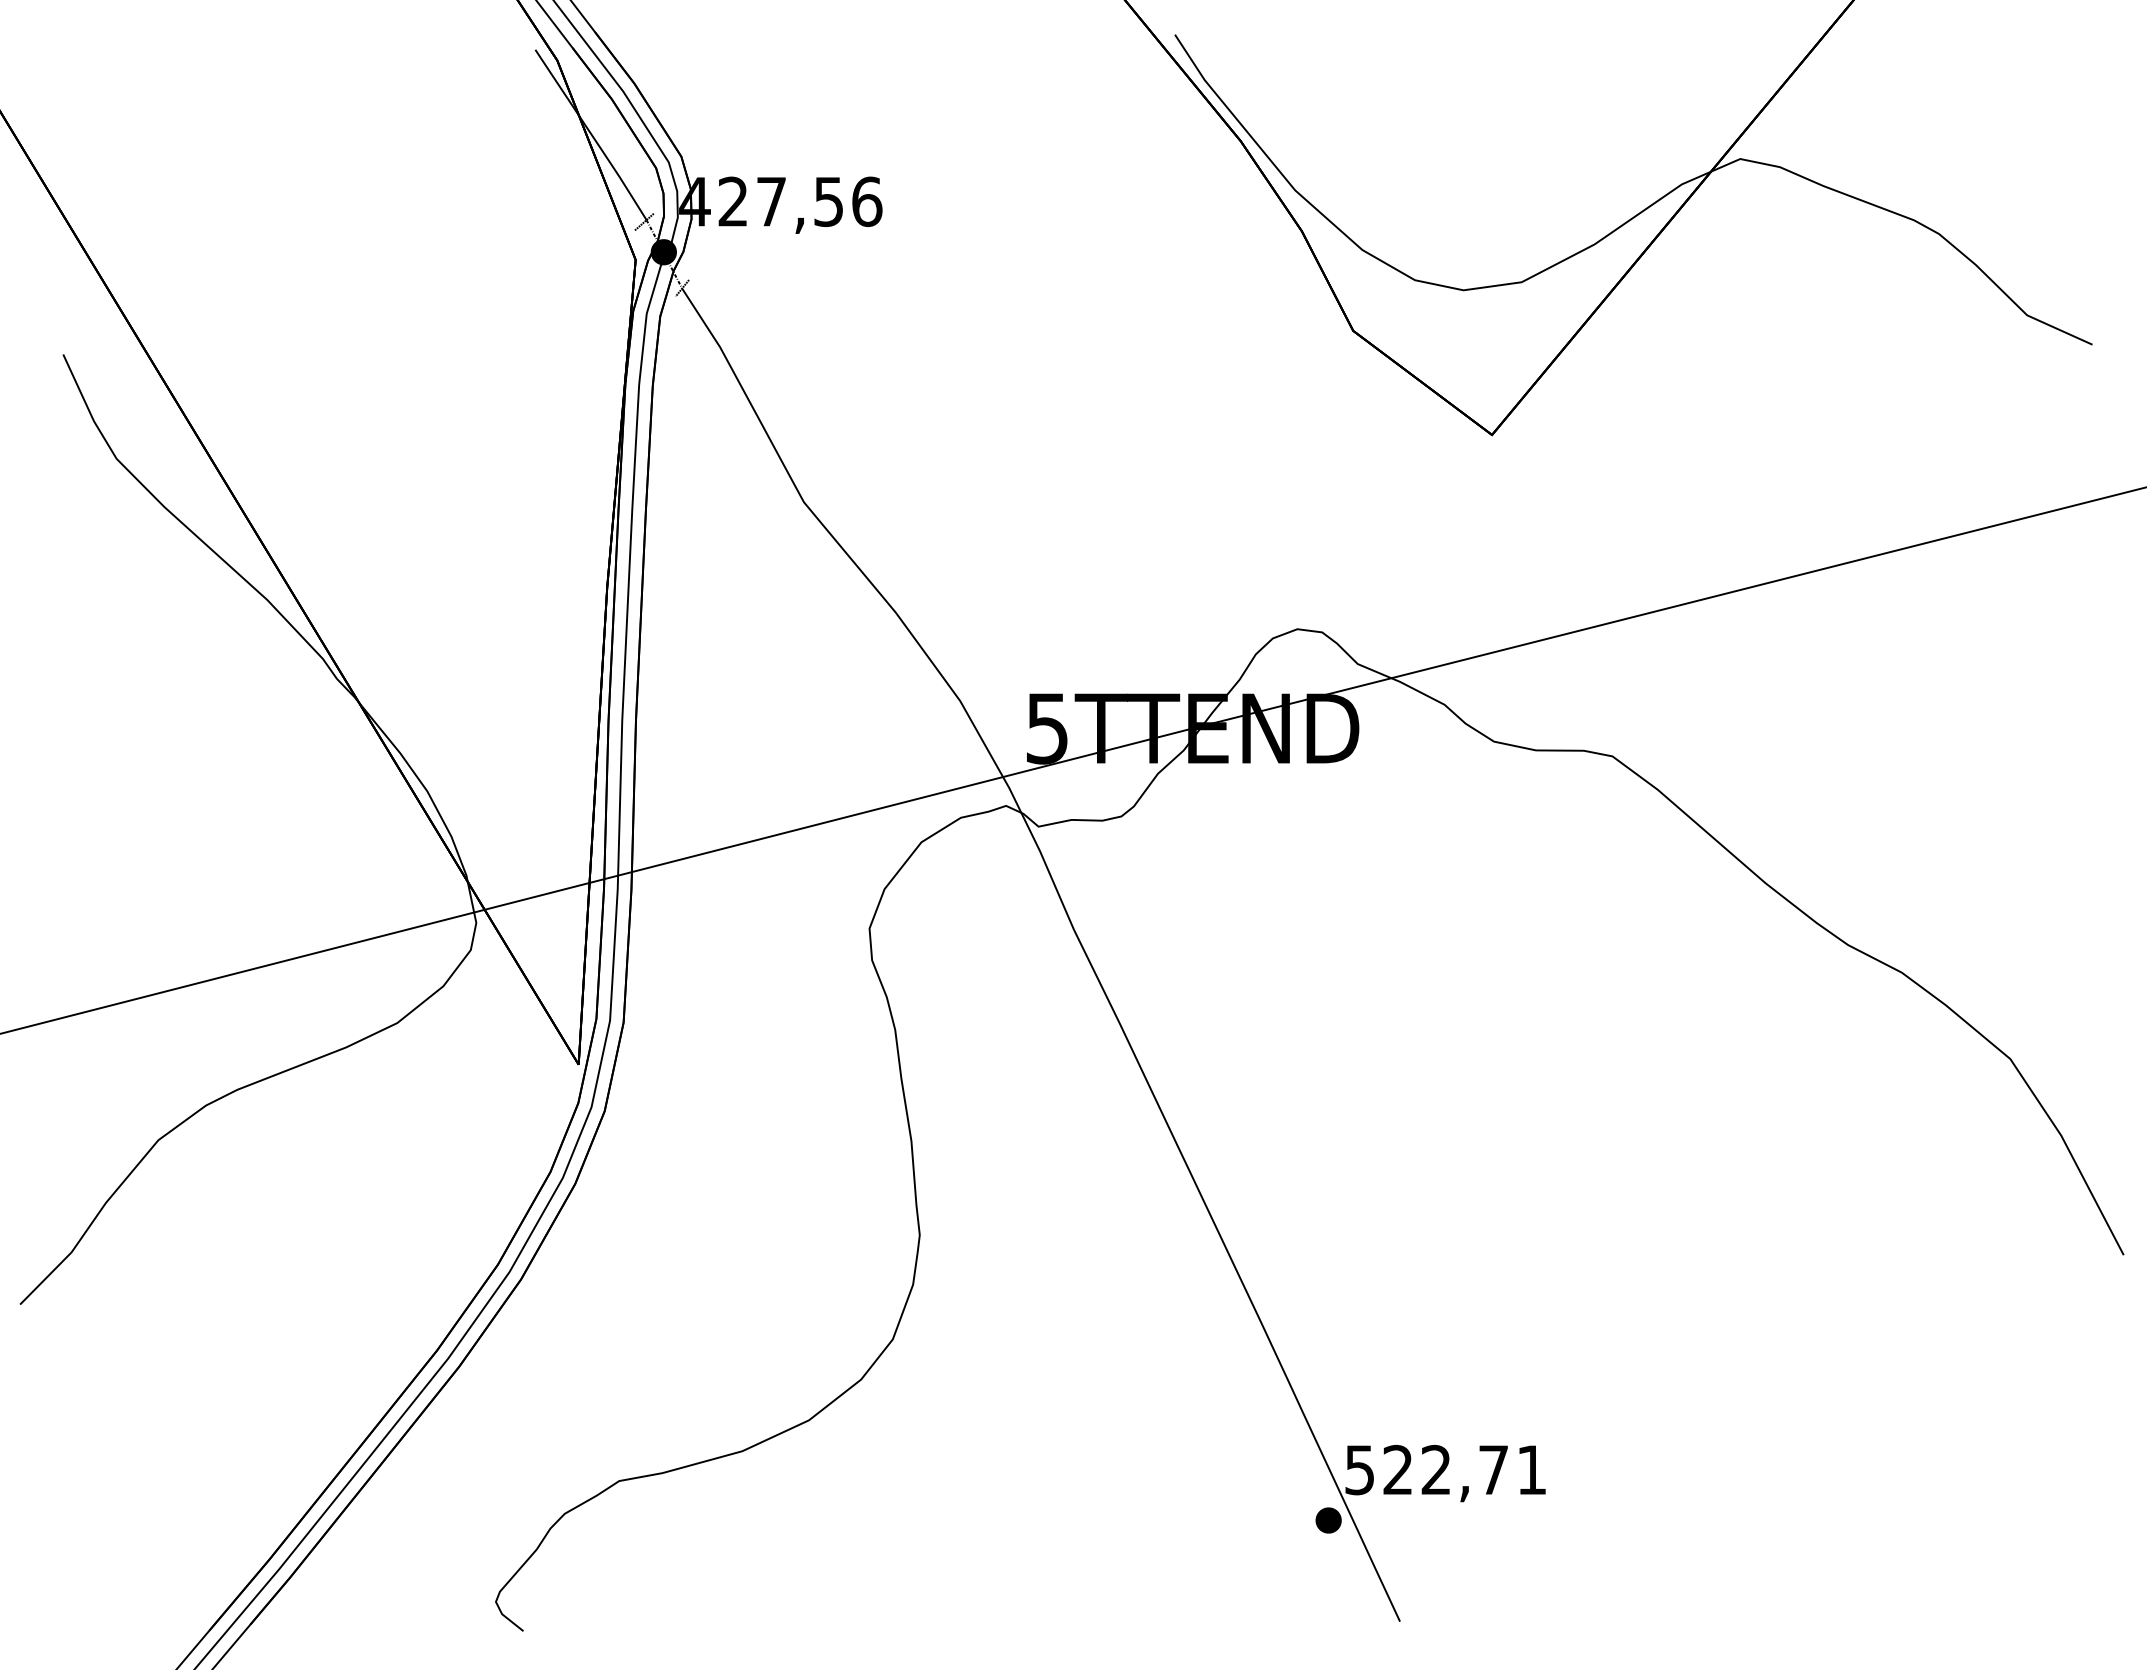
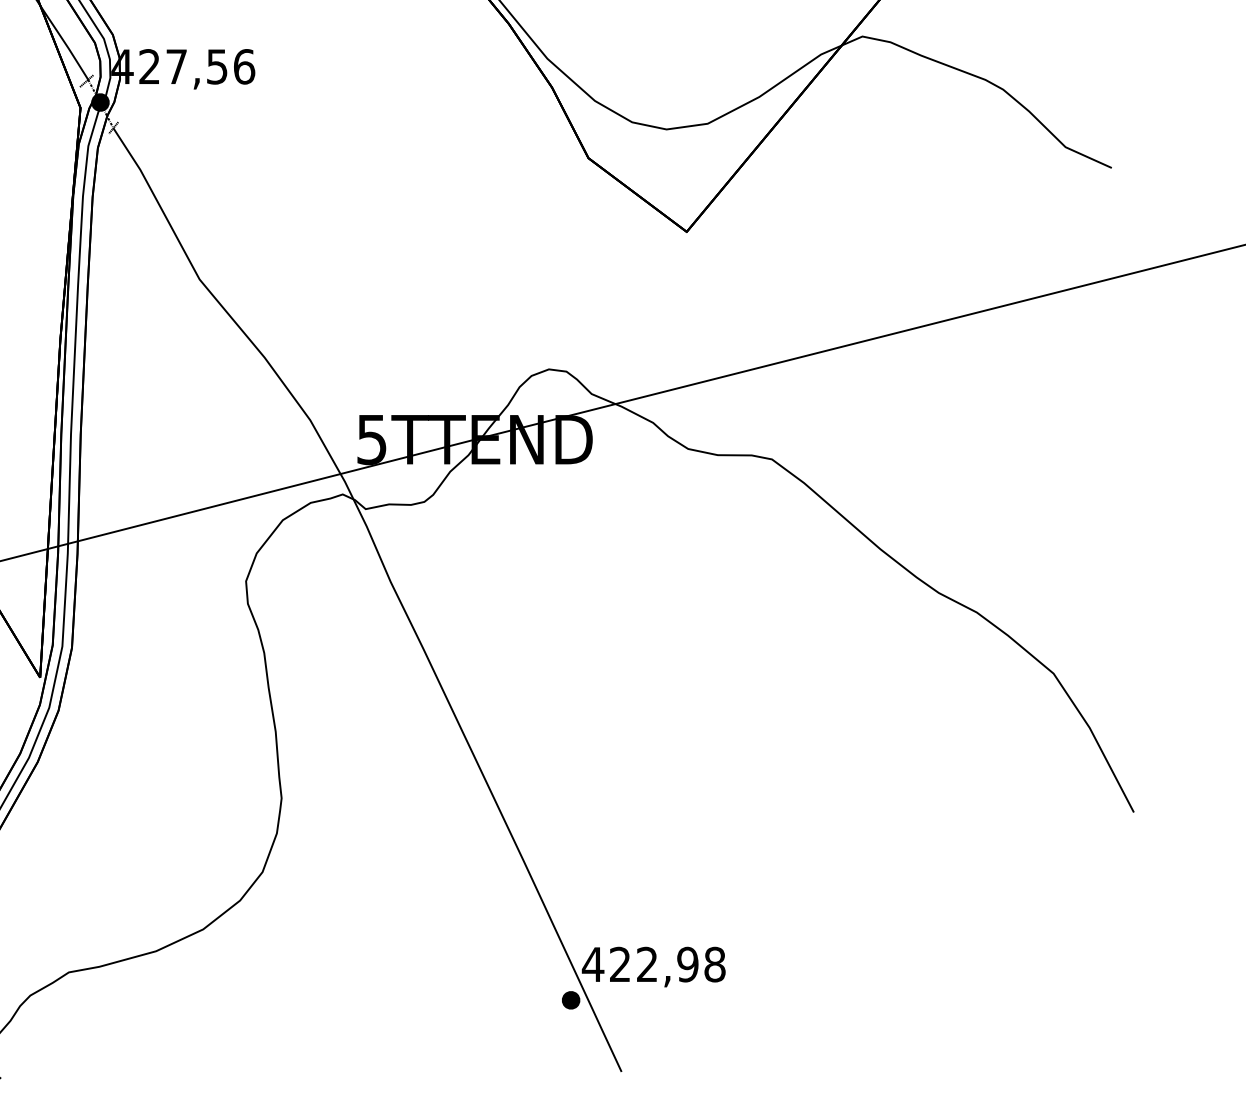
text: (1445, 1469) -> (653, 964), 522,71 -> 422,98

